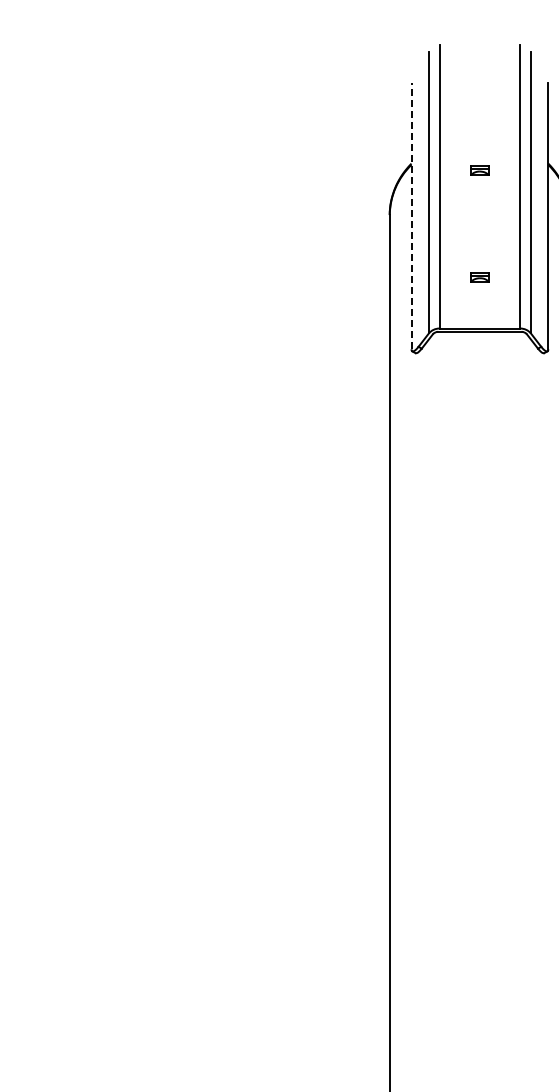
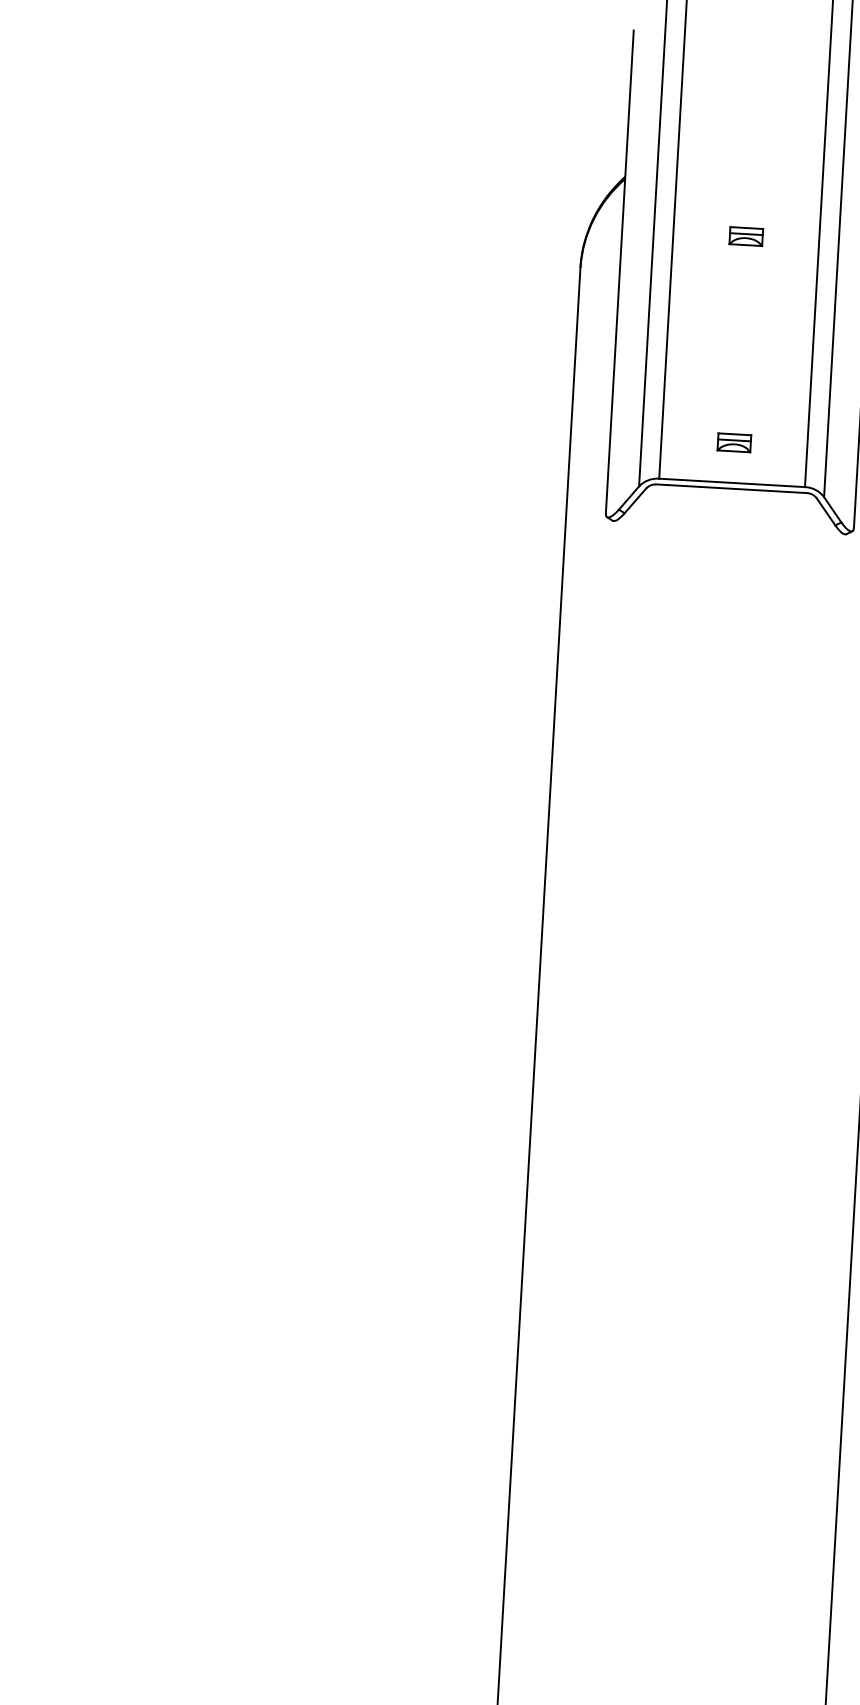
part: (479, 170) -> (745, 236), moved
line: (411, 215) -> (619, 270), dashed -> solid
part: (479, 277) -> (733, 442), moved

